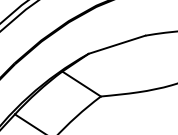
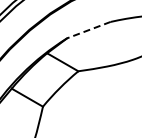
line: (116, 45) -> (88, 30), solid -> dashed

